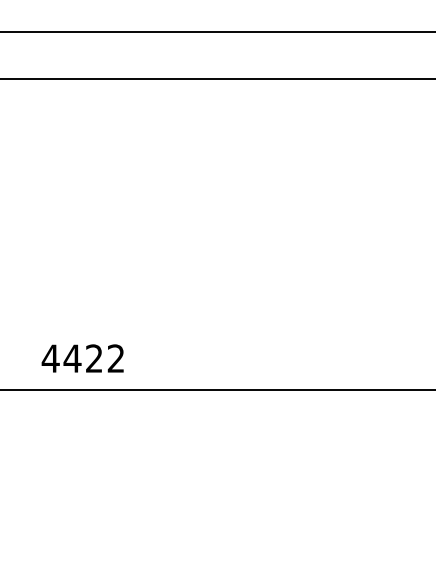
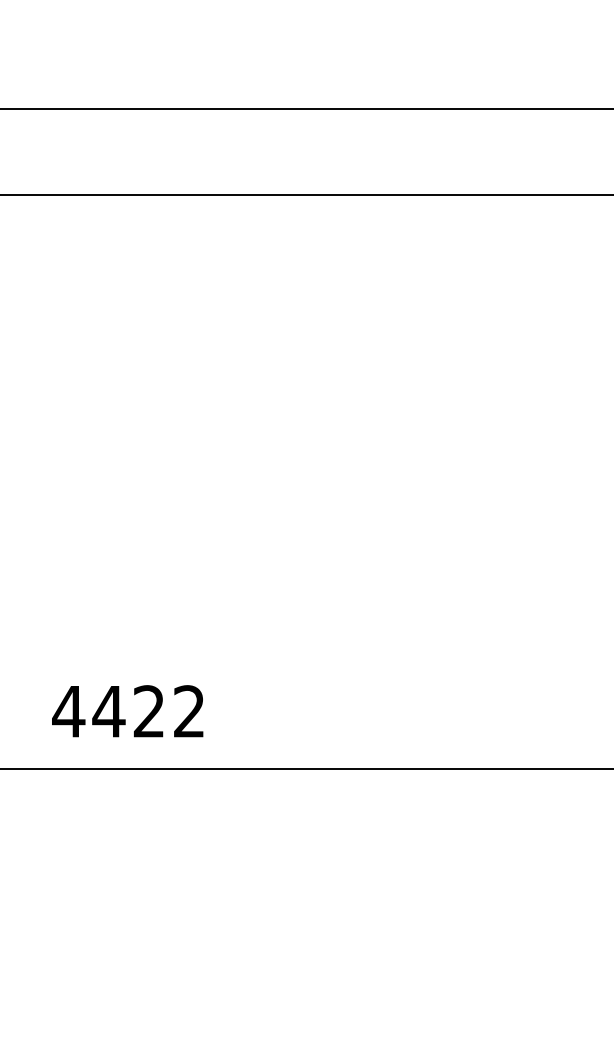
text: (82, 358) -> (127, 711), moved

